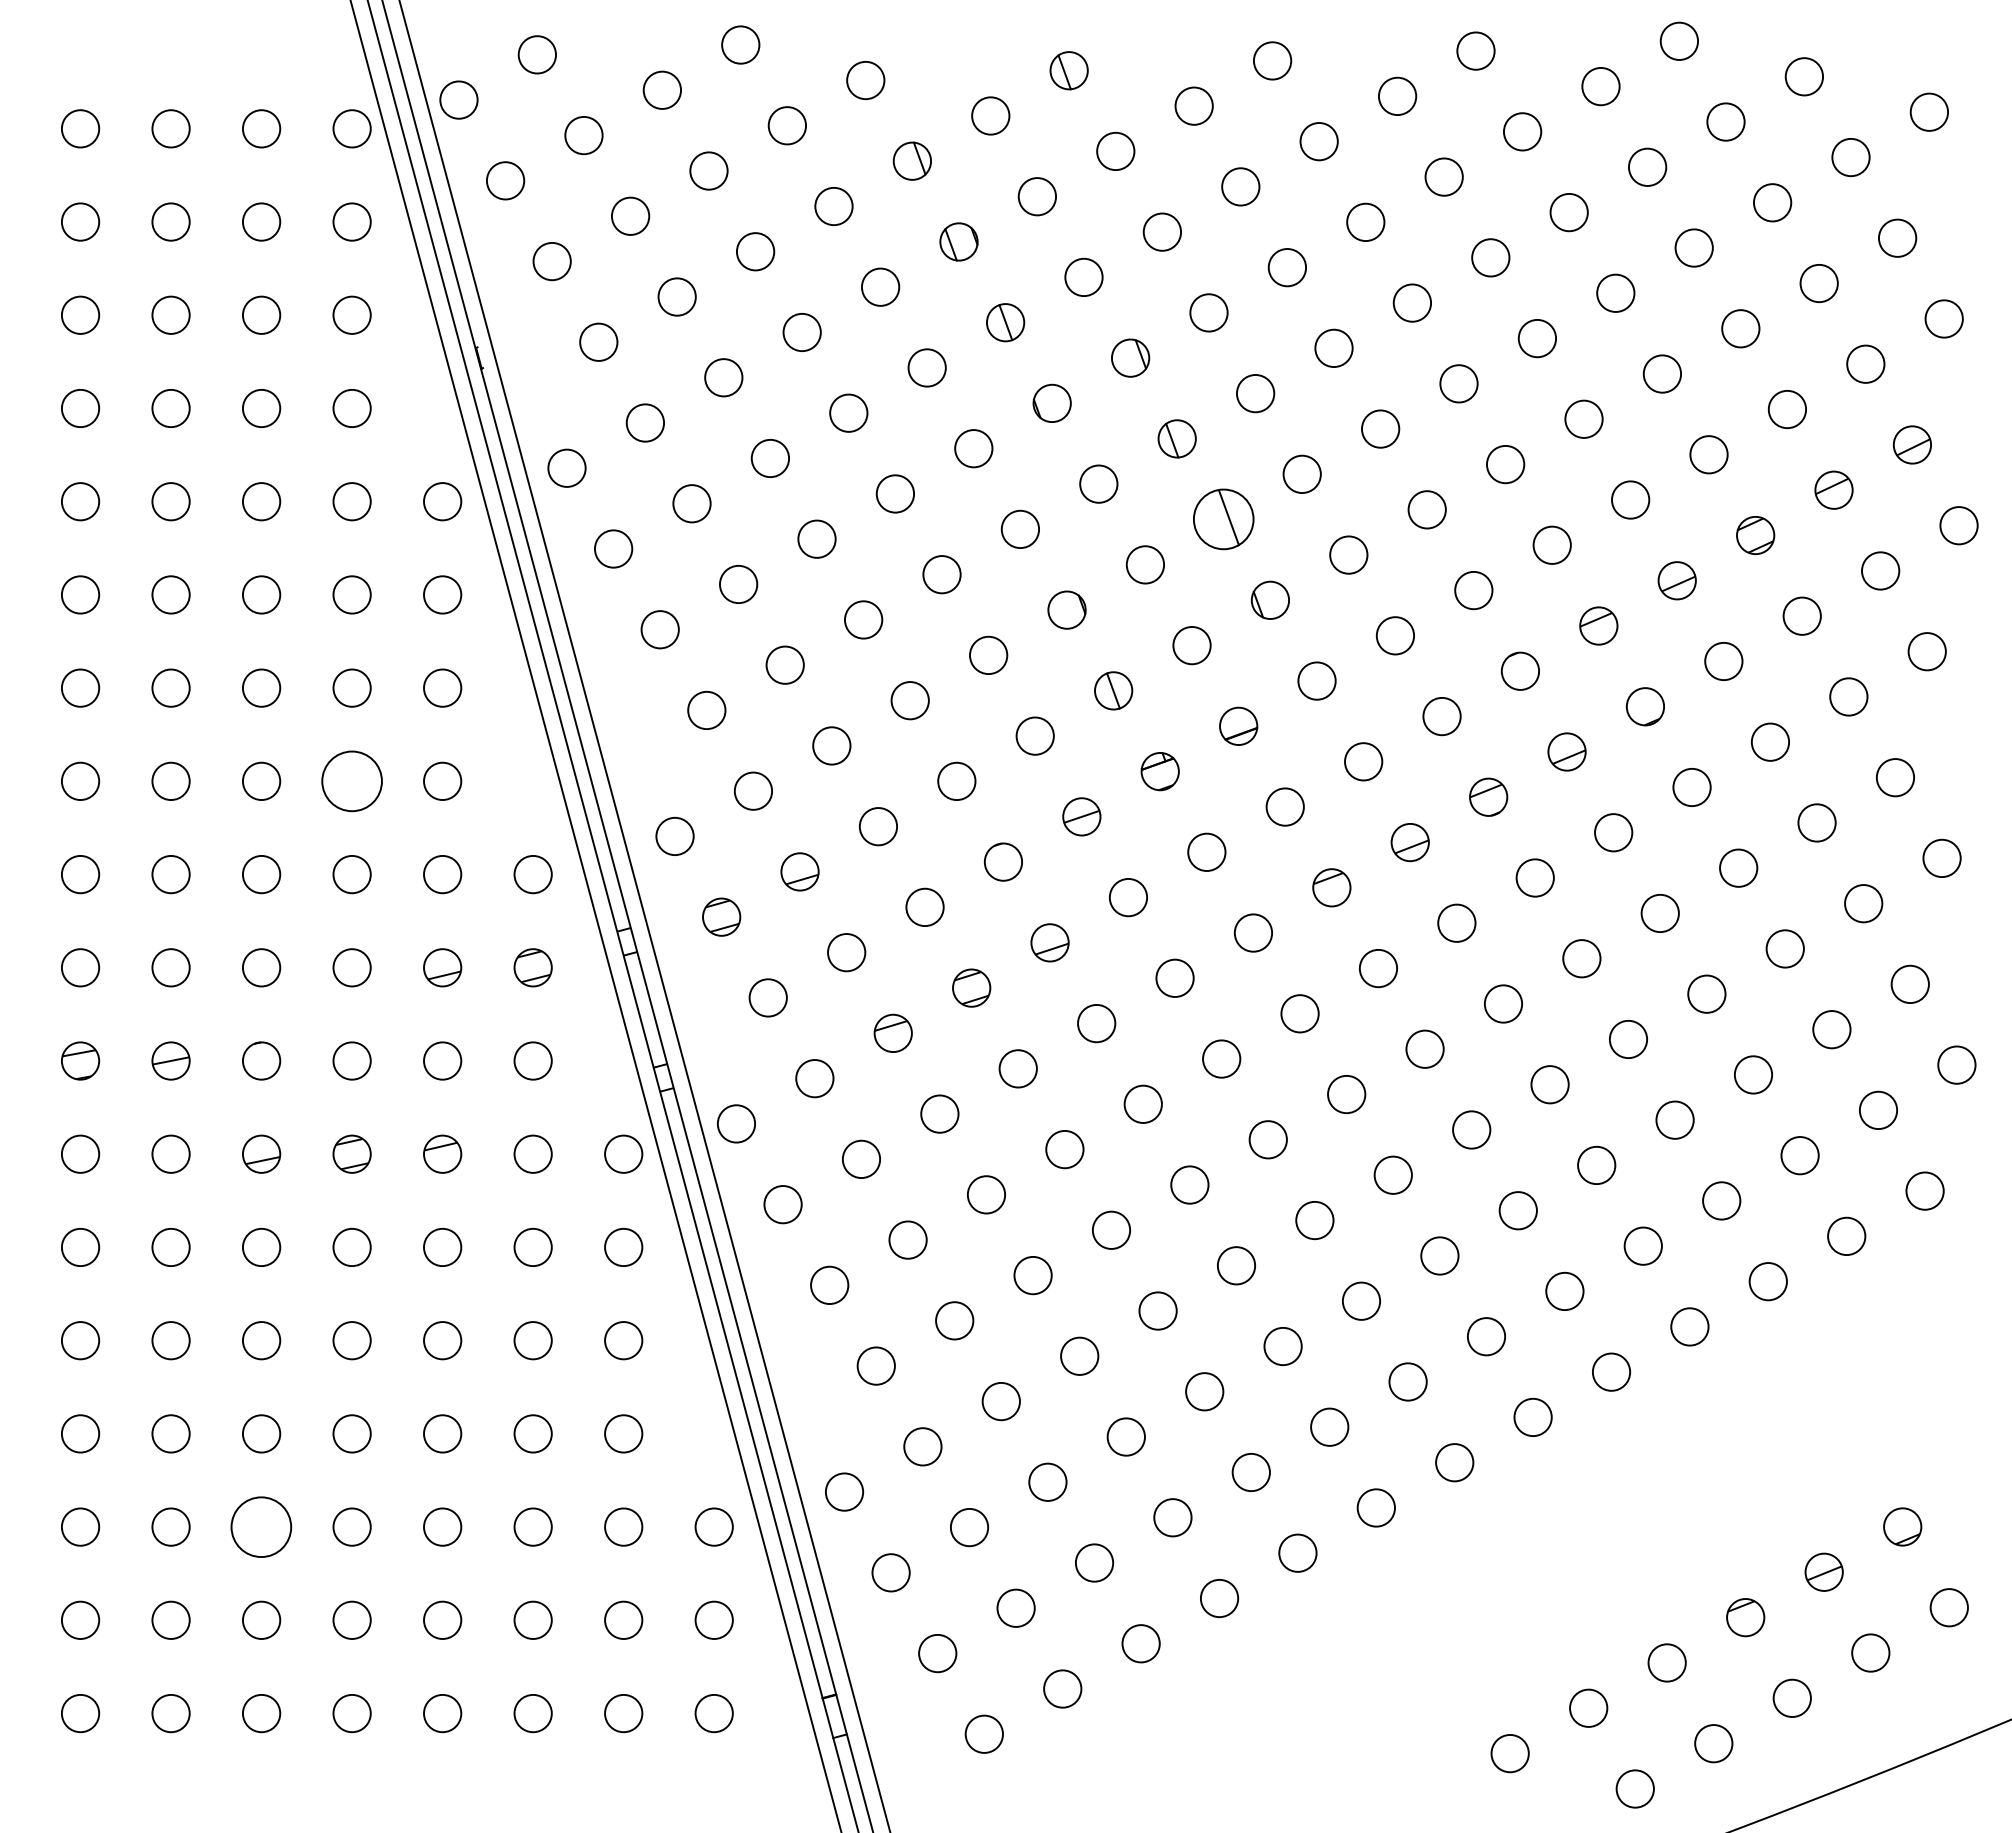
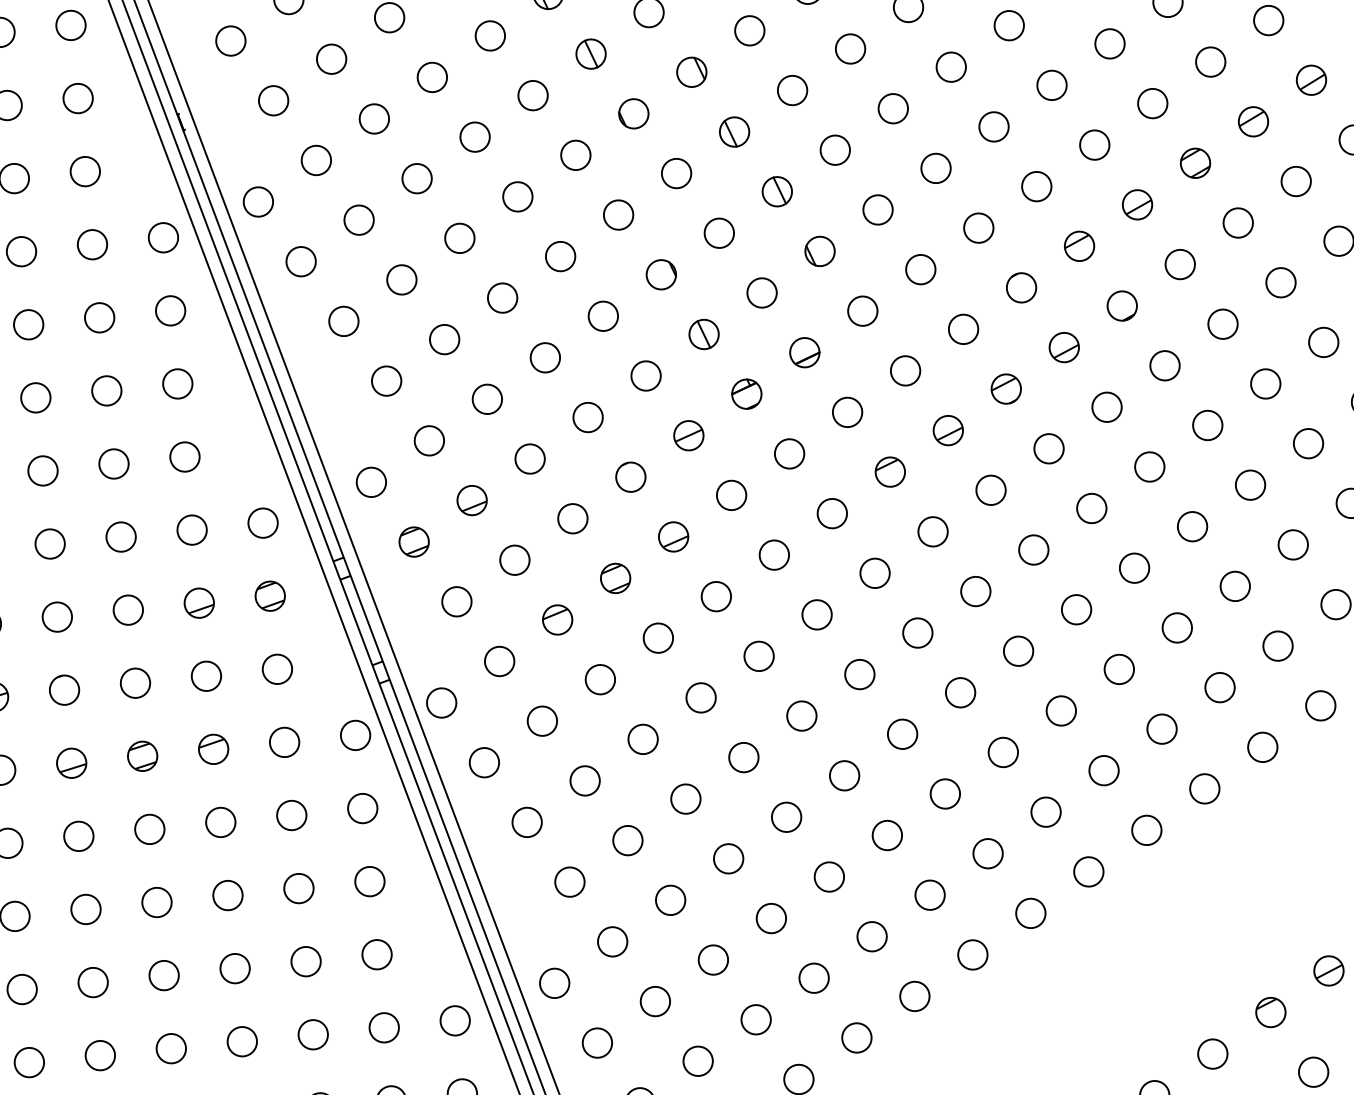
part: (1223, 519) -> (777, 191), size x0.62
circle: (351, 781) -> (113, 464), size x0.62
circle: (261, 1526) -> (100, 1055), size x0.62

